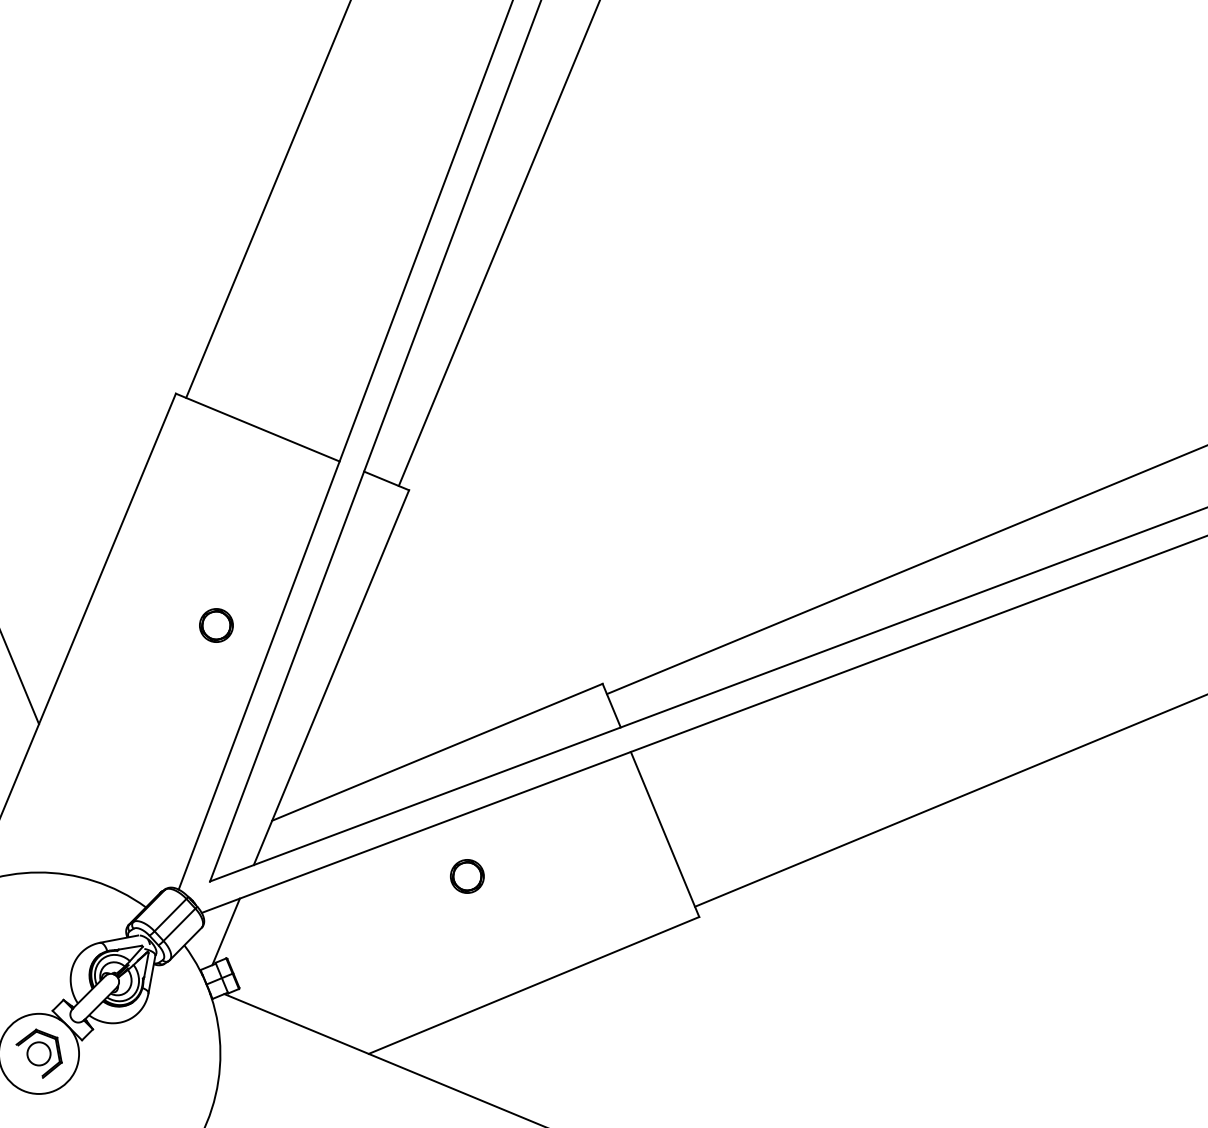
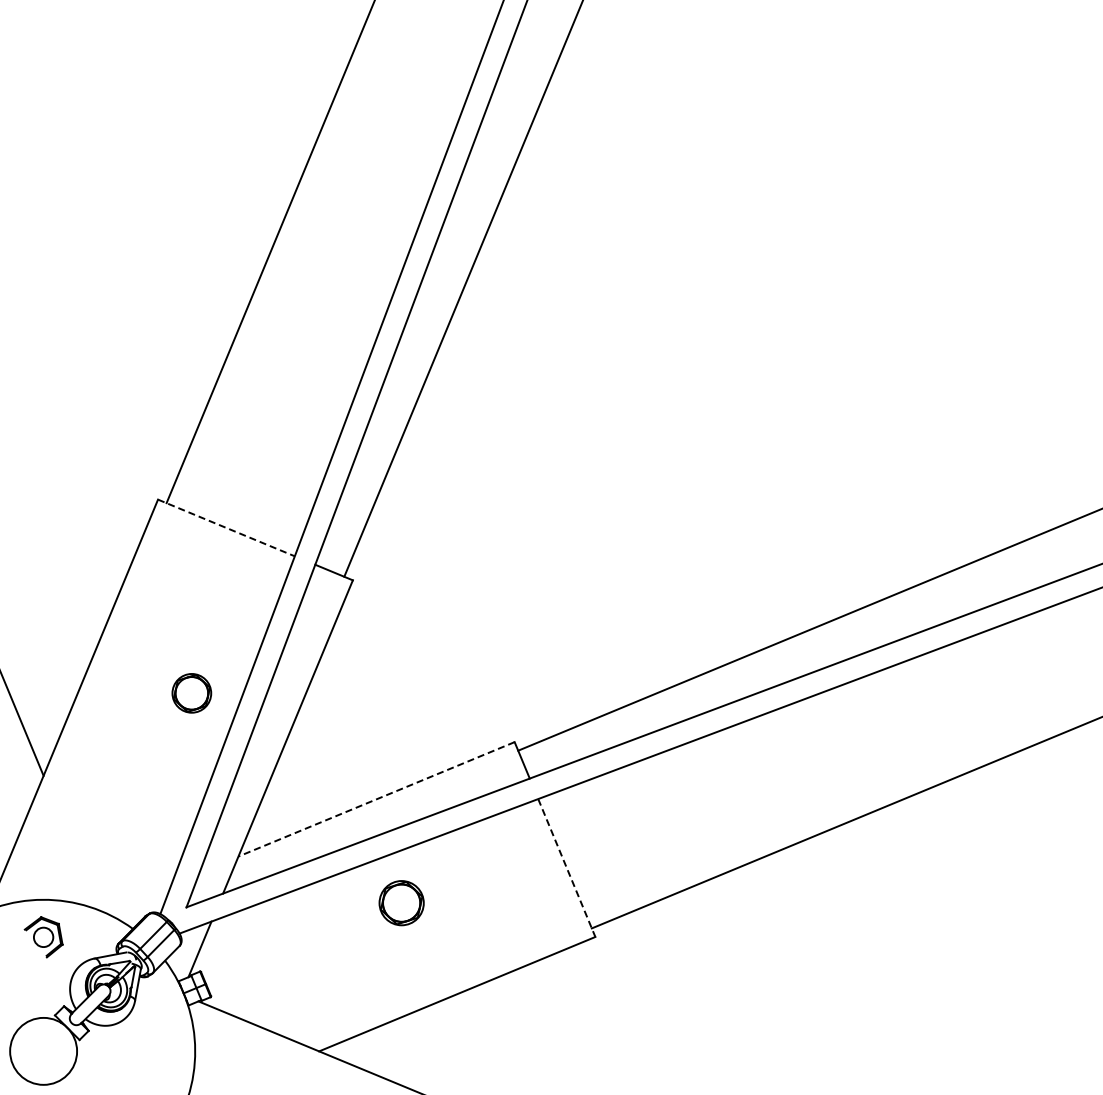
line: (257, 428) -> (226, 528), solid -> dashed
part: (215, 625) -> (191, 693), size x1.4
line: (437, 752) -> (376, 799), solid -> dashed
line: (664, 835) -> (566, 868), solid -> dashed
part: (467, 875) -> (401, 902), size x1.6
part: (38, 1054) -> (43, 937), moved

